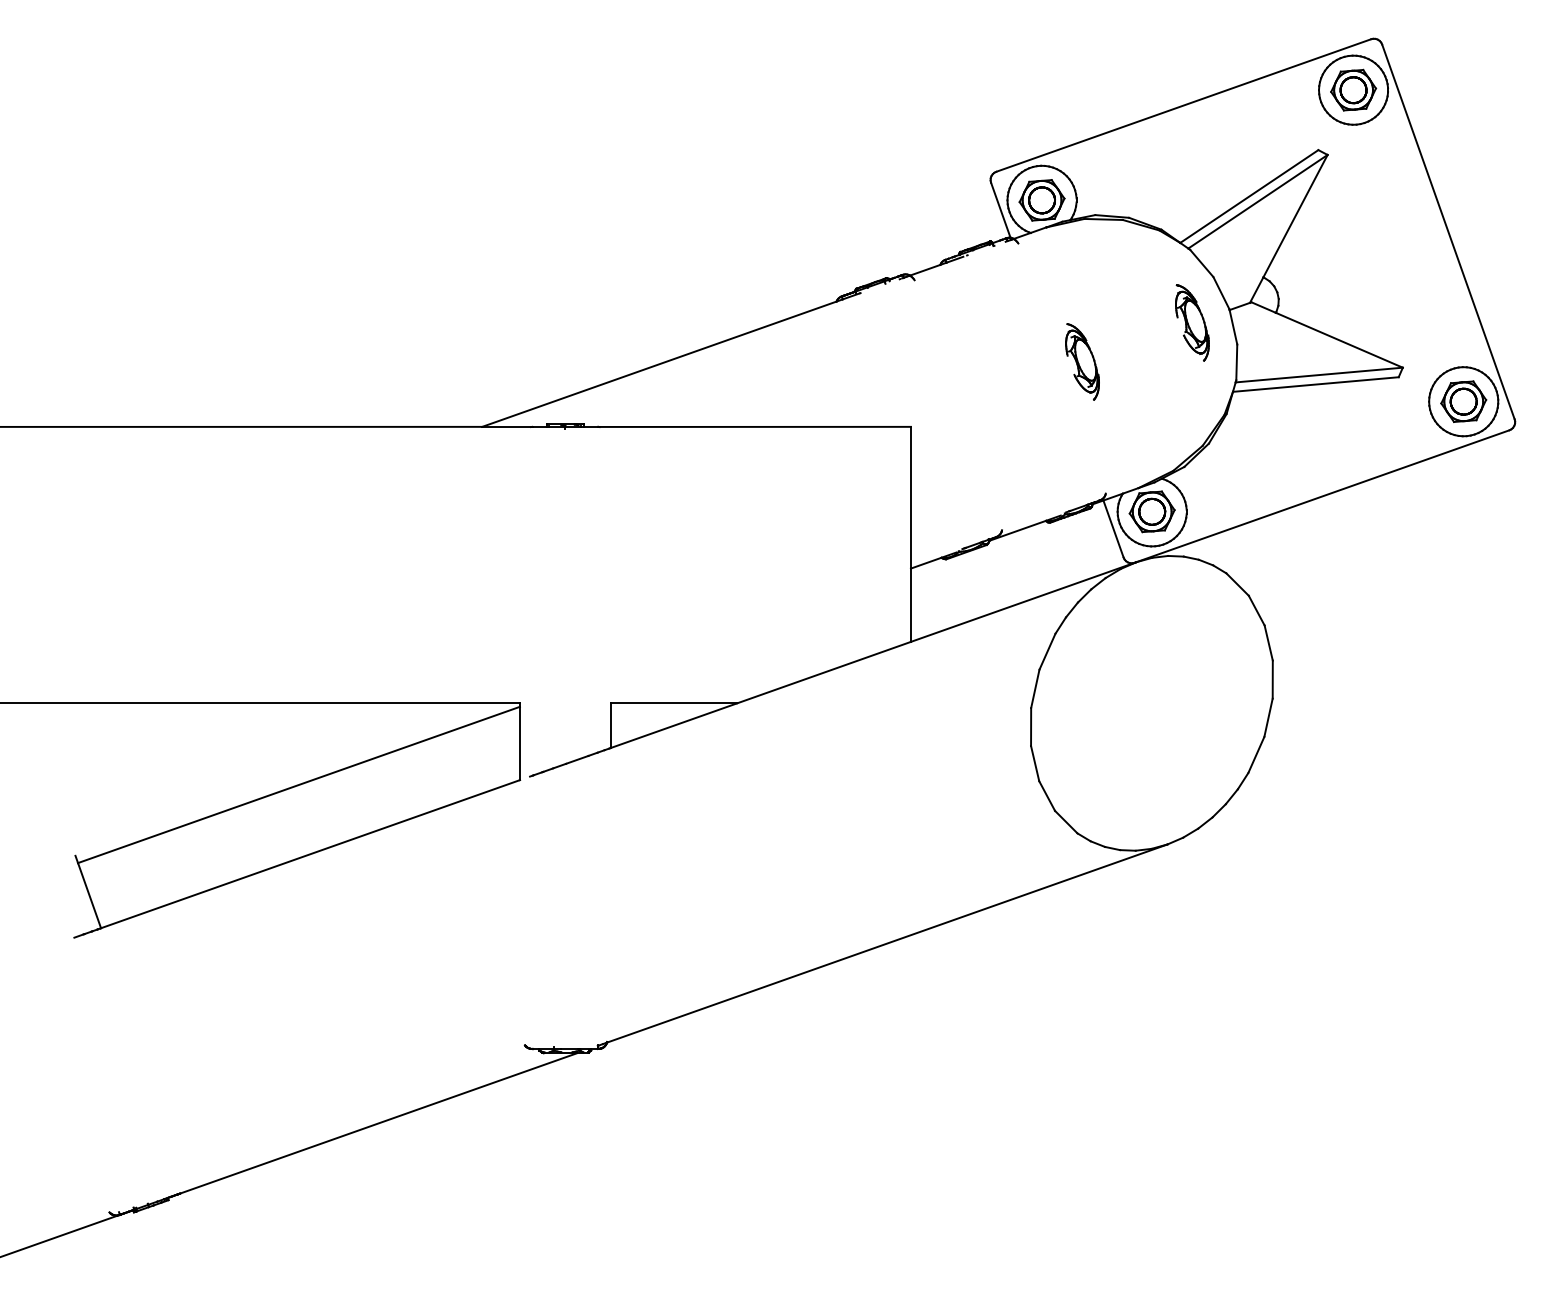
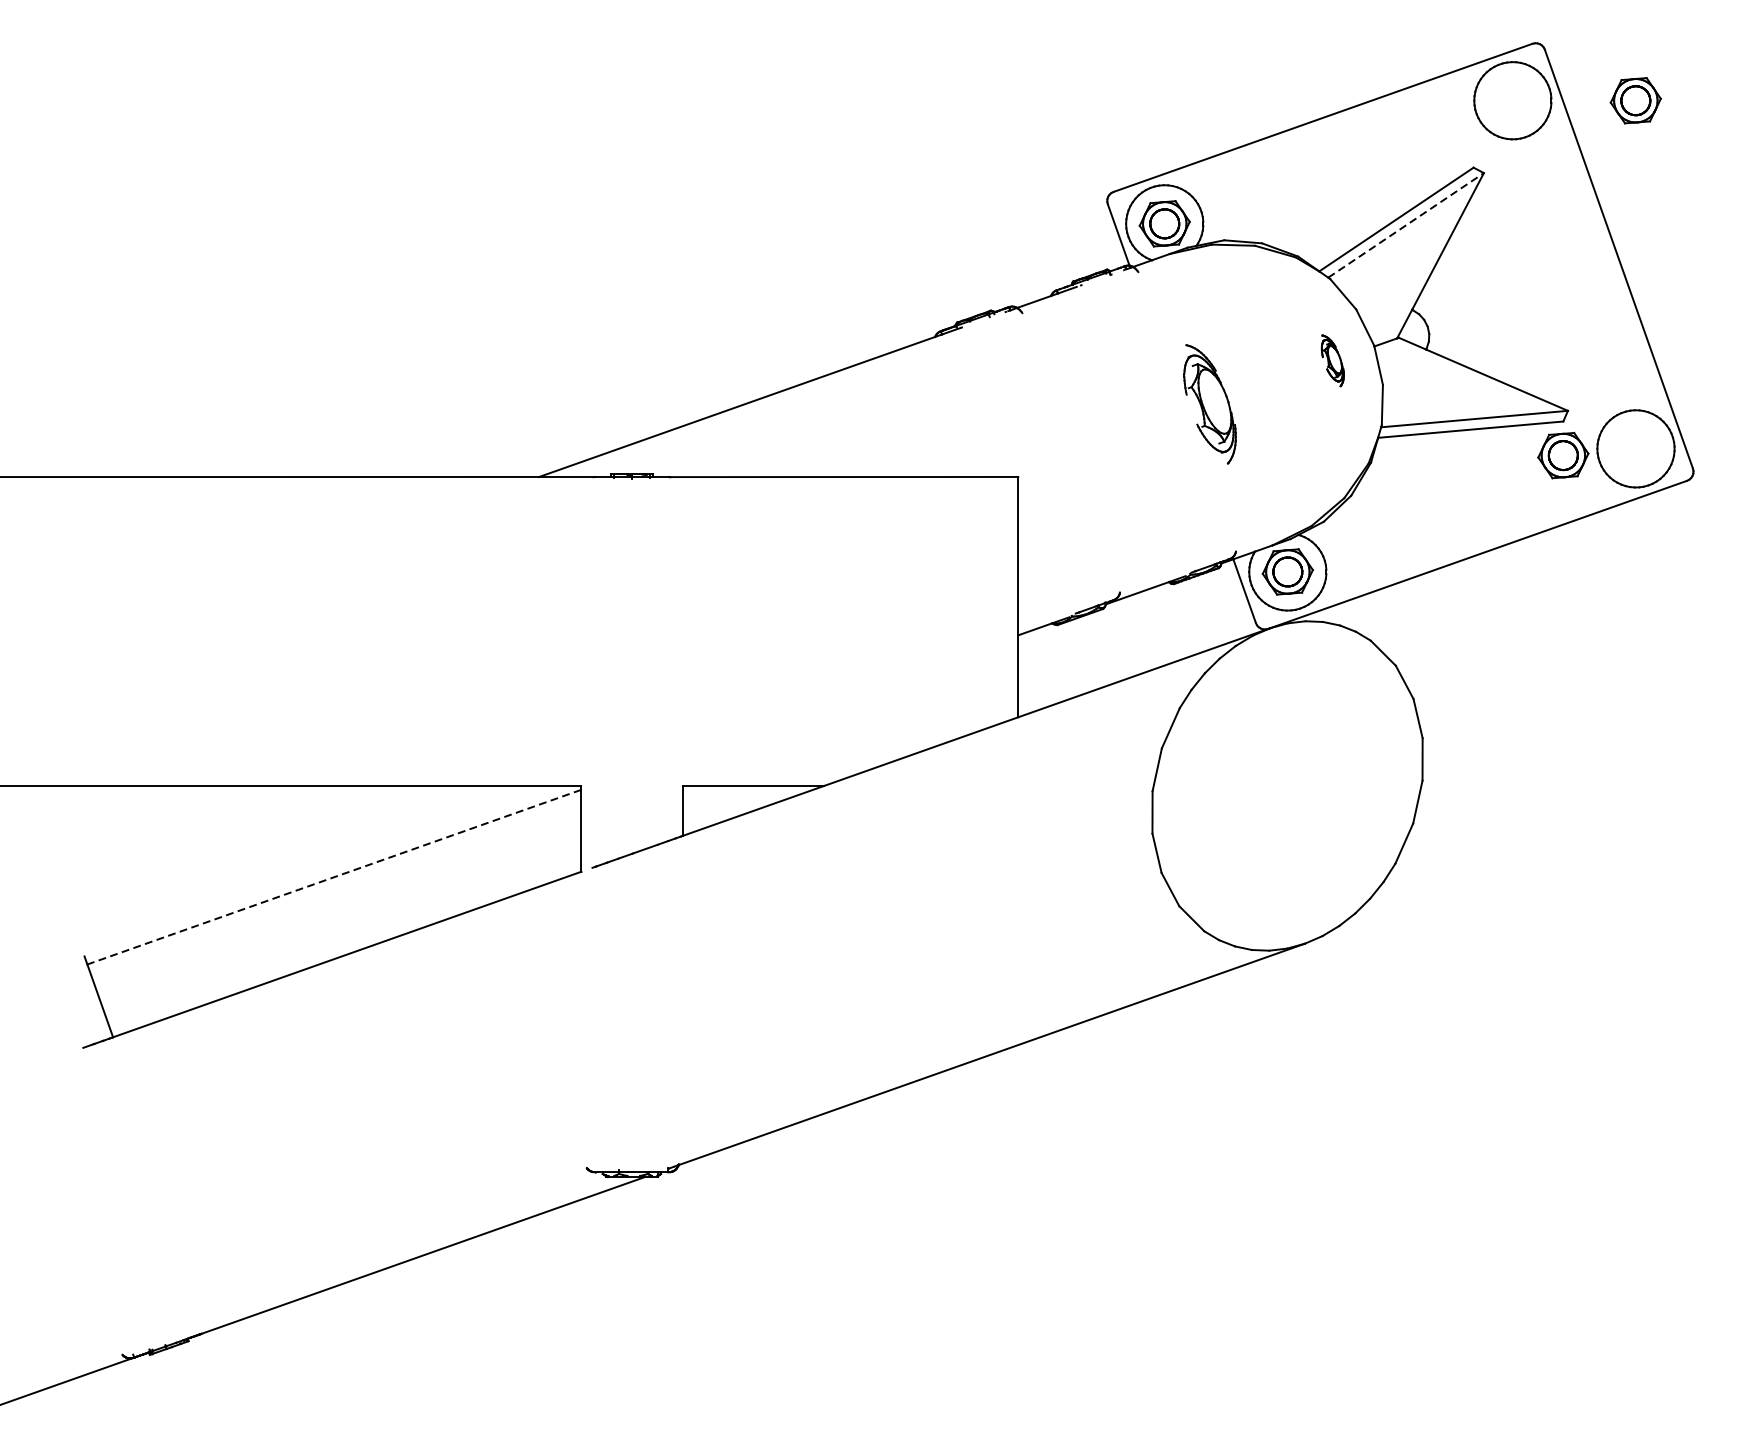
part: (1353, 89) -> (1635, 99), moved
line: (1257, 201) -> (1405, 225), solid -> dashed
part: (1192, 322) -> (1332, 360), size x0.6
part: (1082, 361) -> (1209, 403), size x1.4
part: (1463, 401) -> (1563, 455), moved
line: (298, 785) -> (333, 877), solid -> dashed

